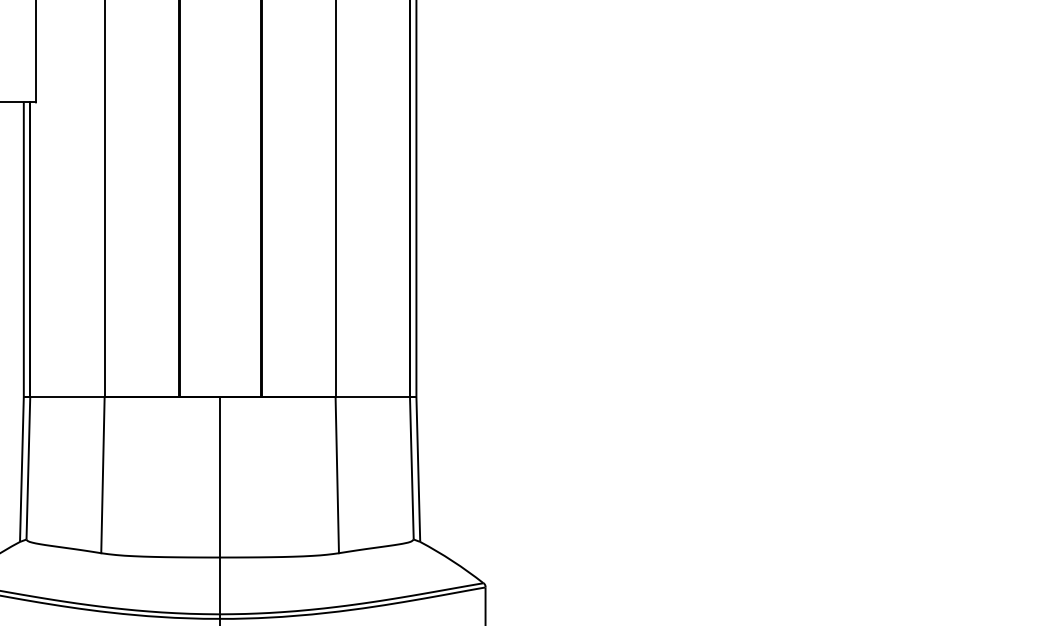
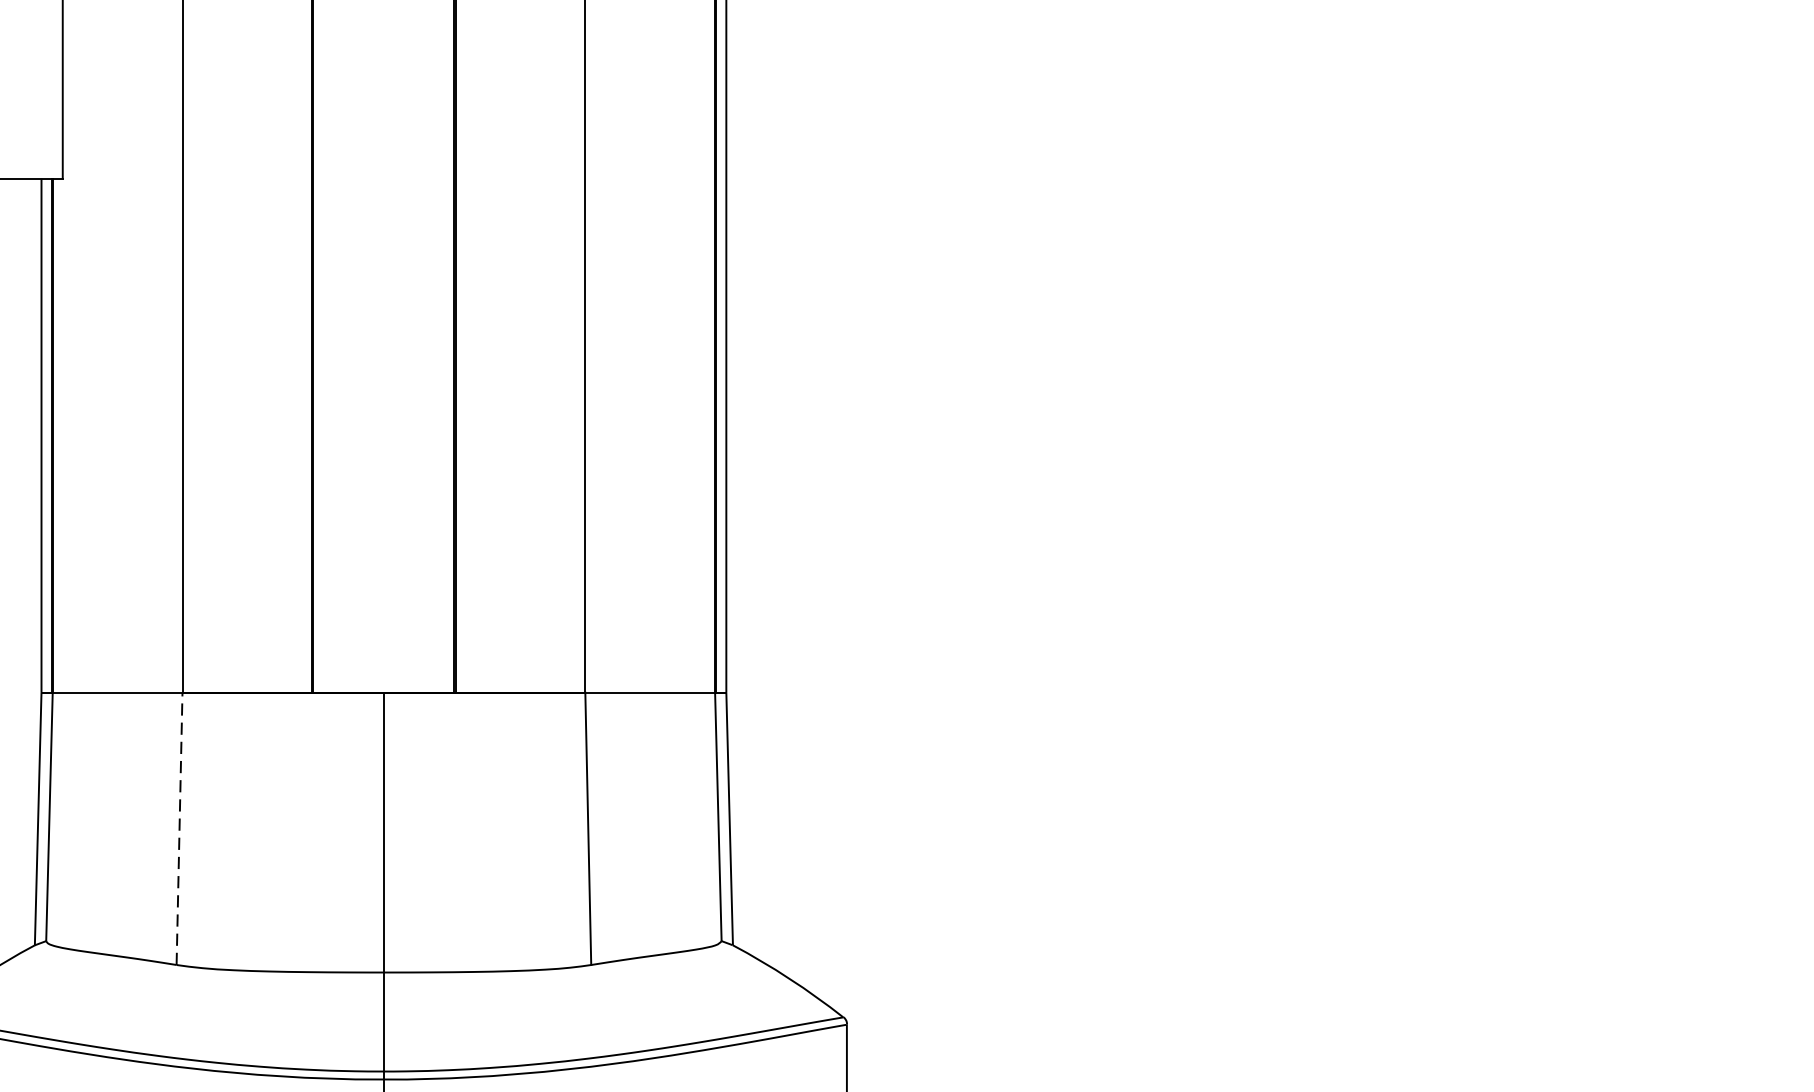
line: (102, 474) -> (178, 827), solid -> dashed

